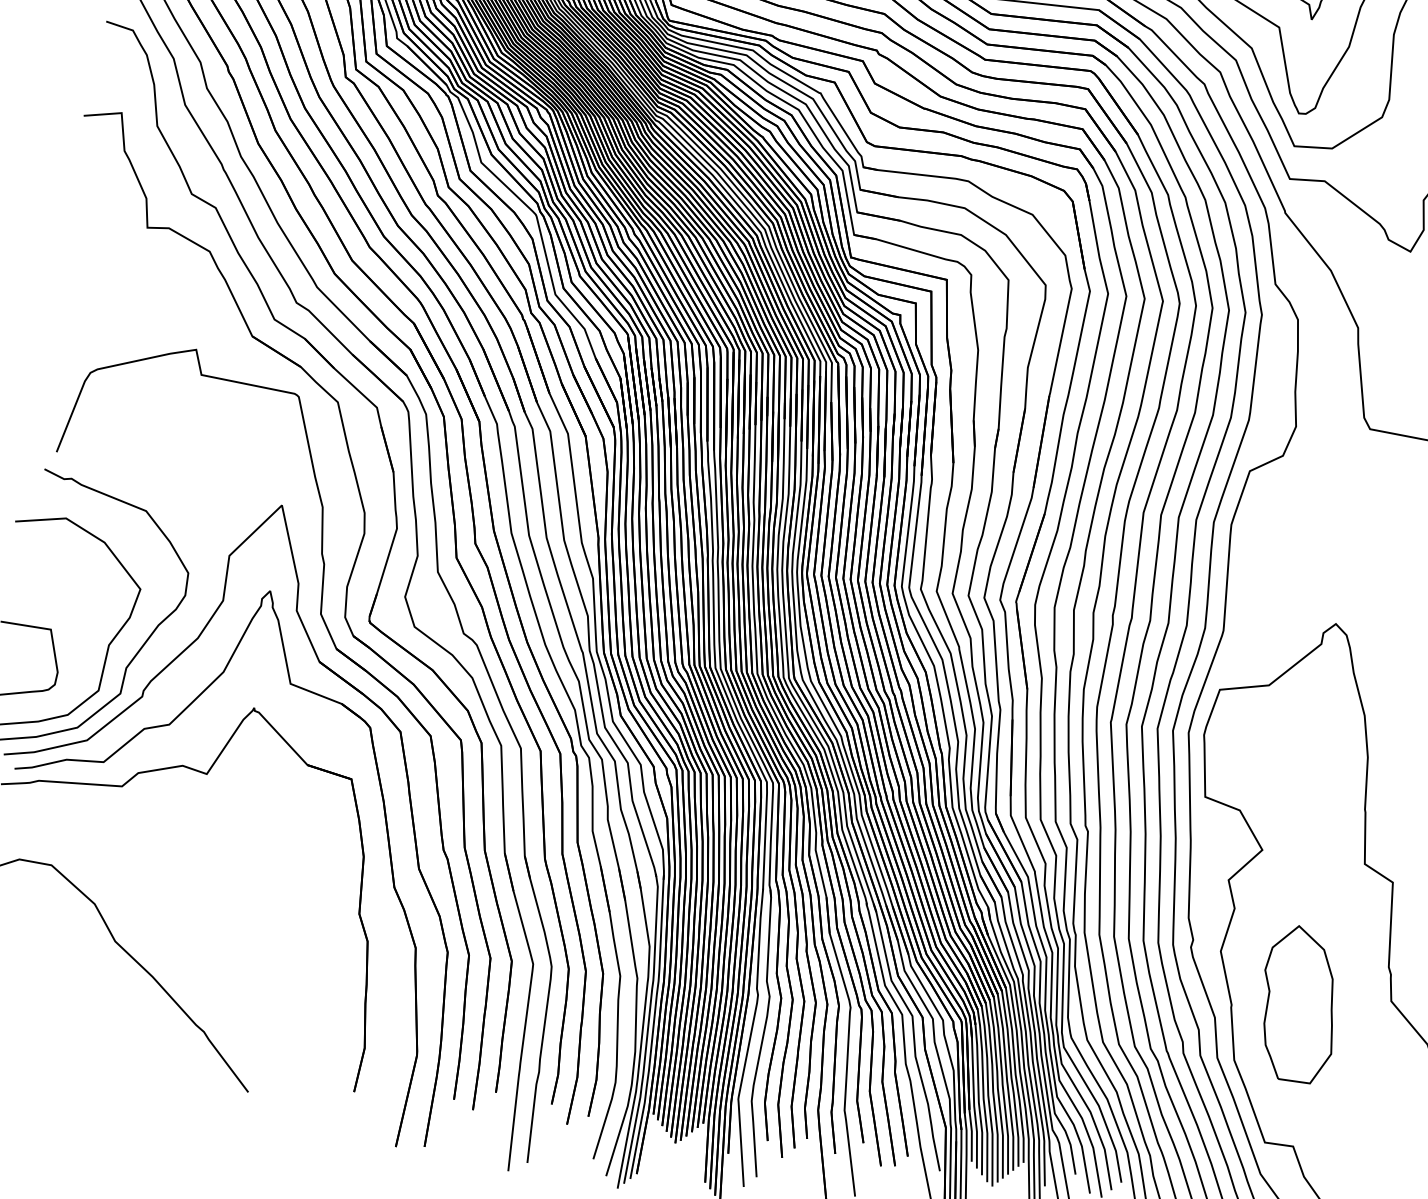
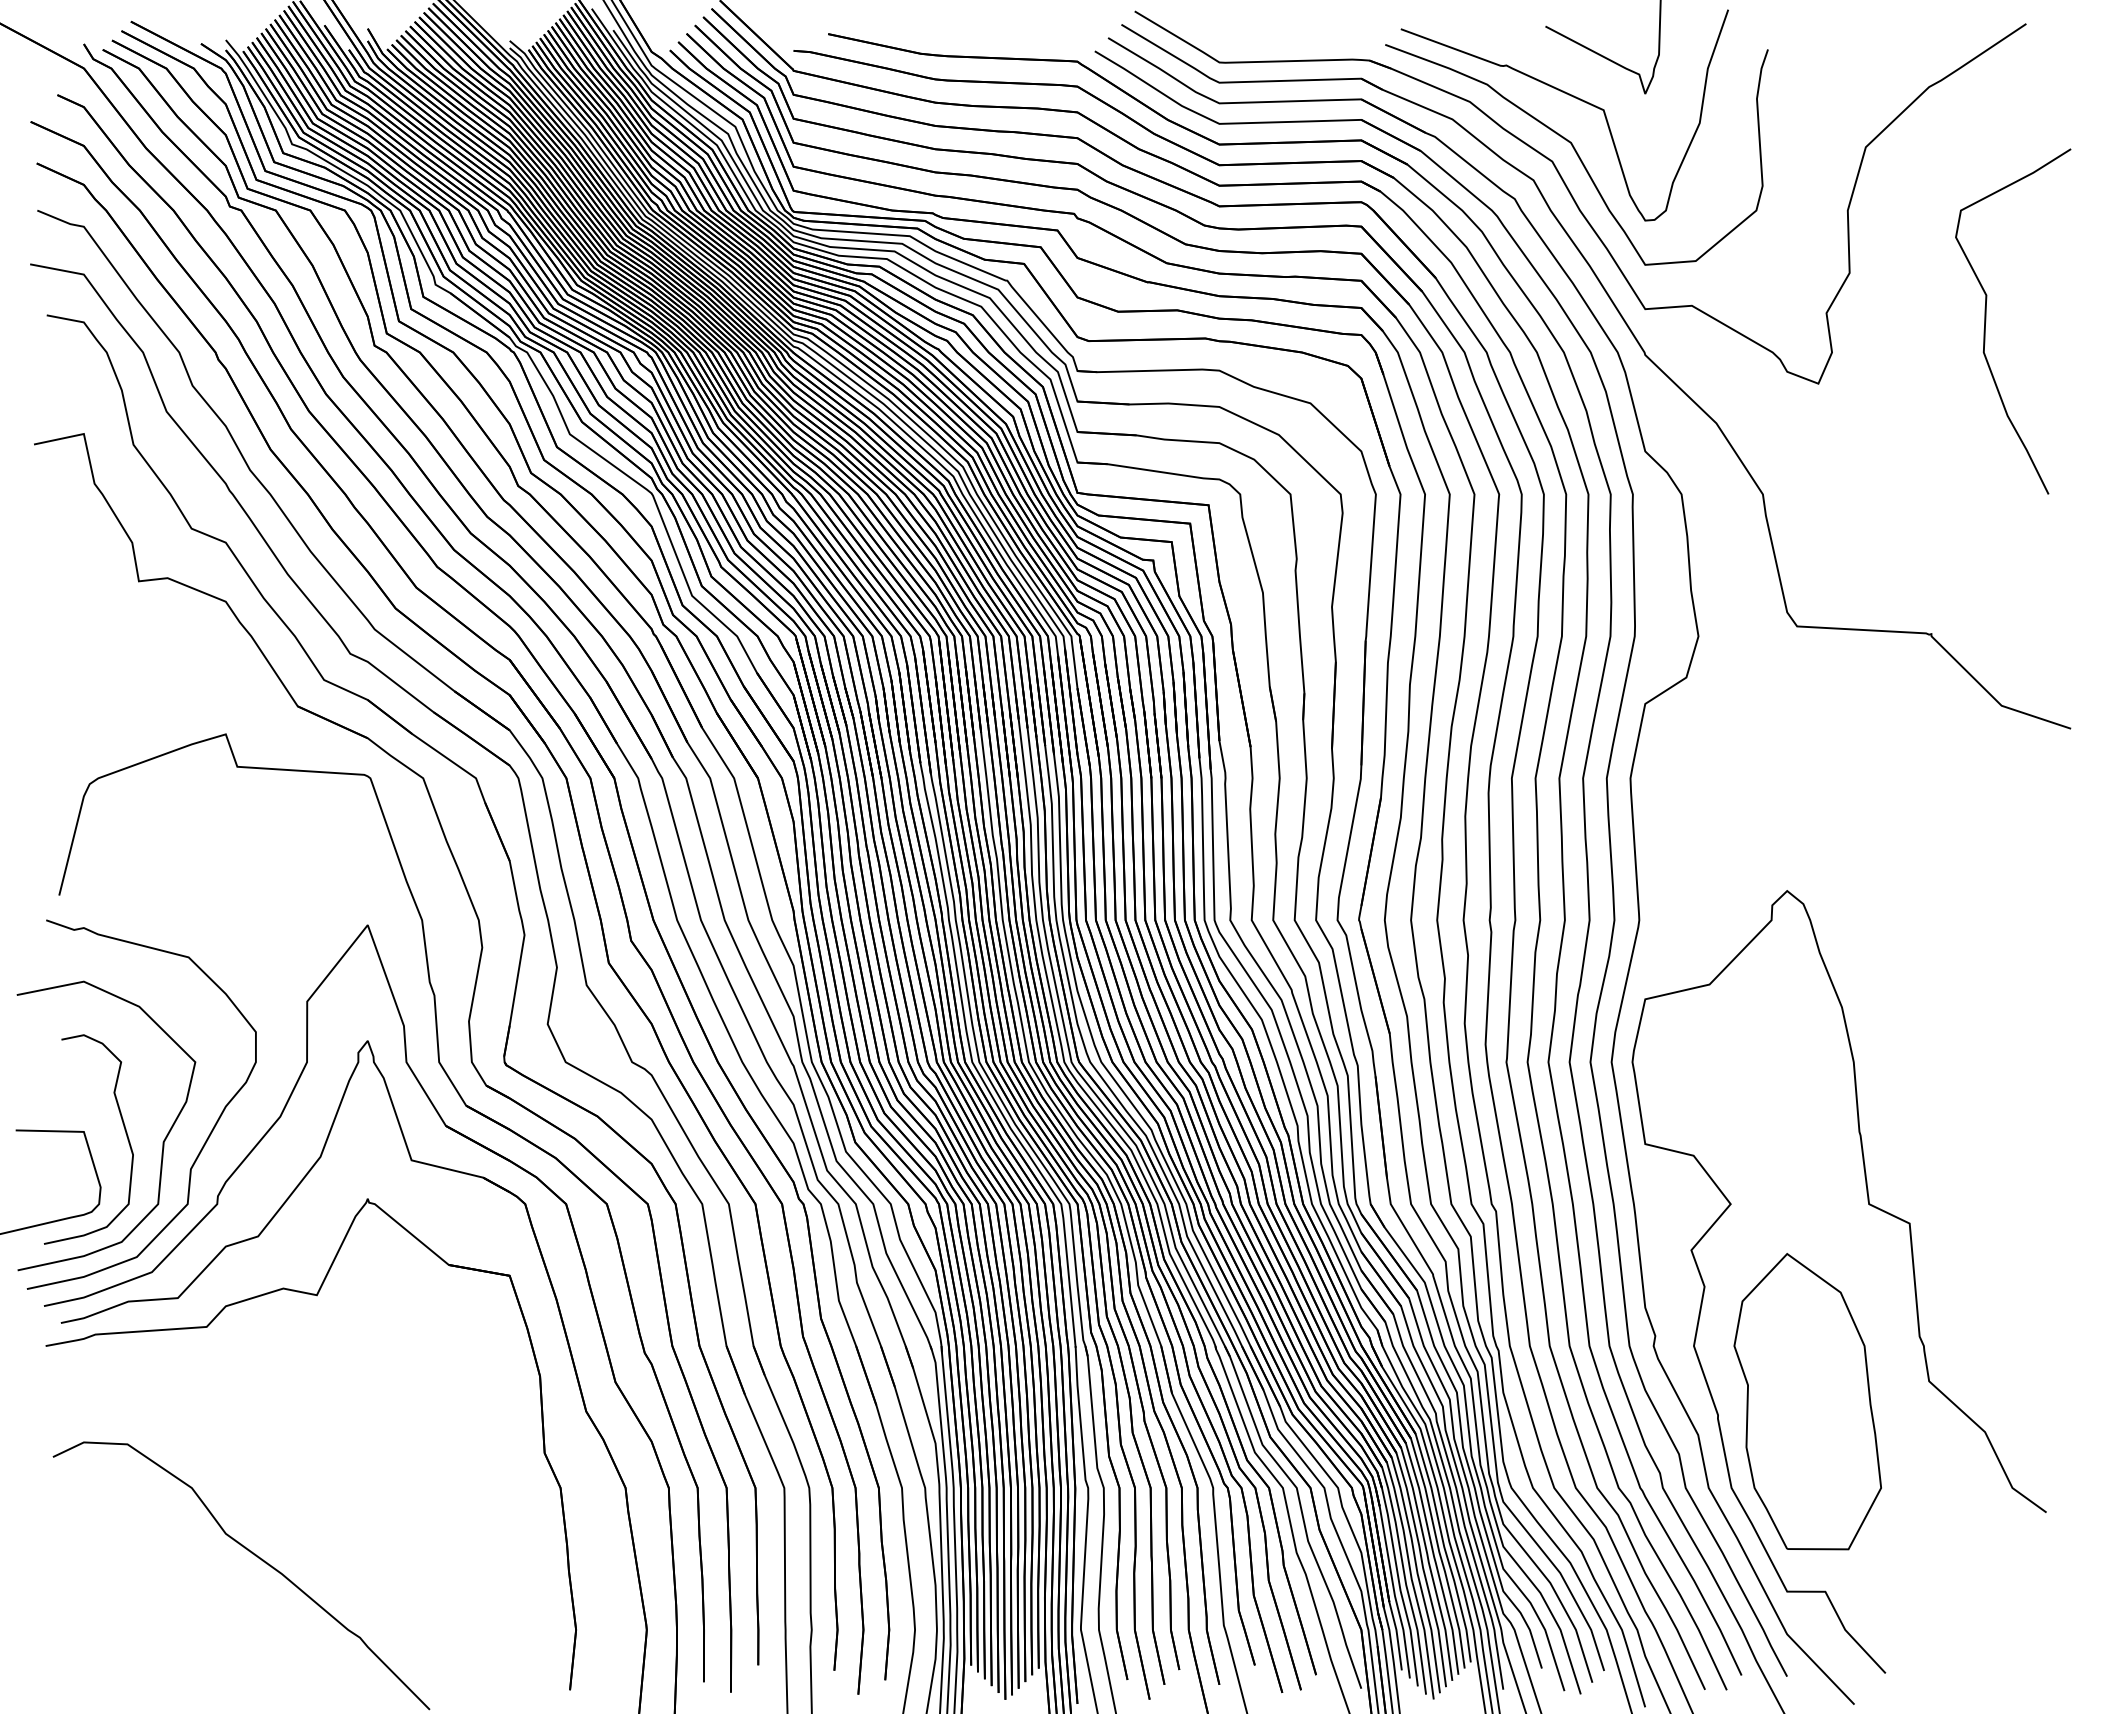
curve: (80, 630) -> (123, 1127), added
part: (1299, 1003) -> (1807, 1401), size x1.43

